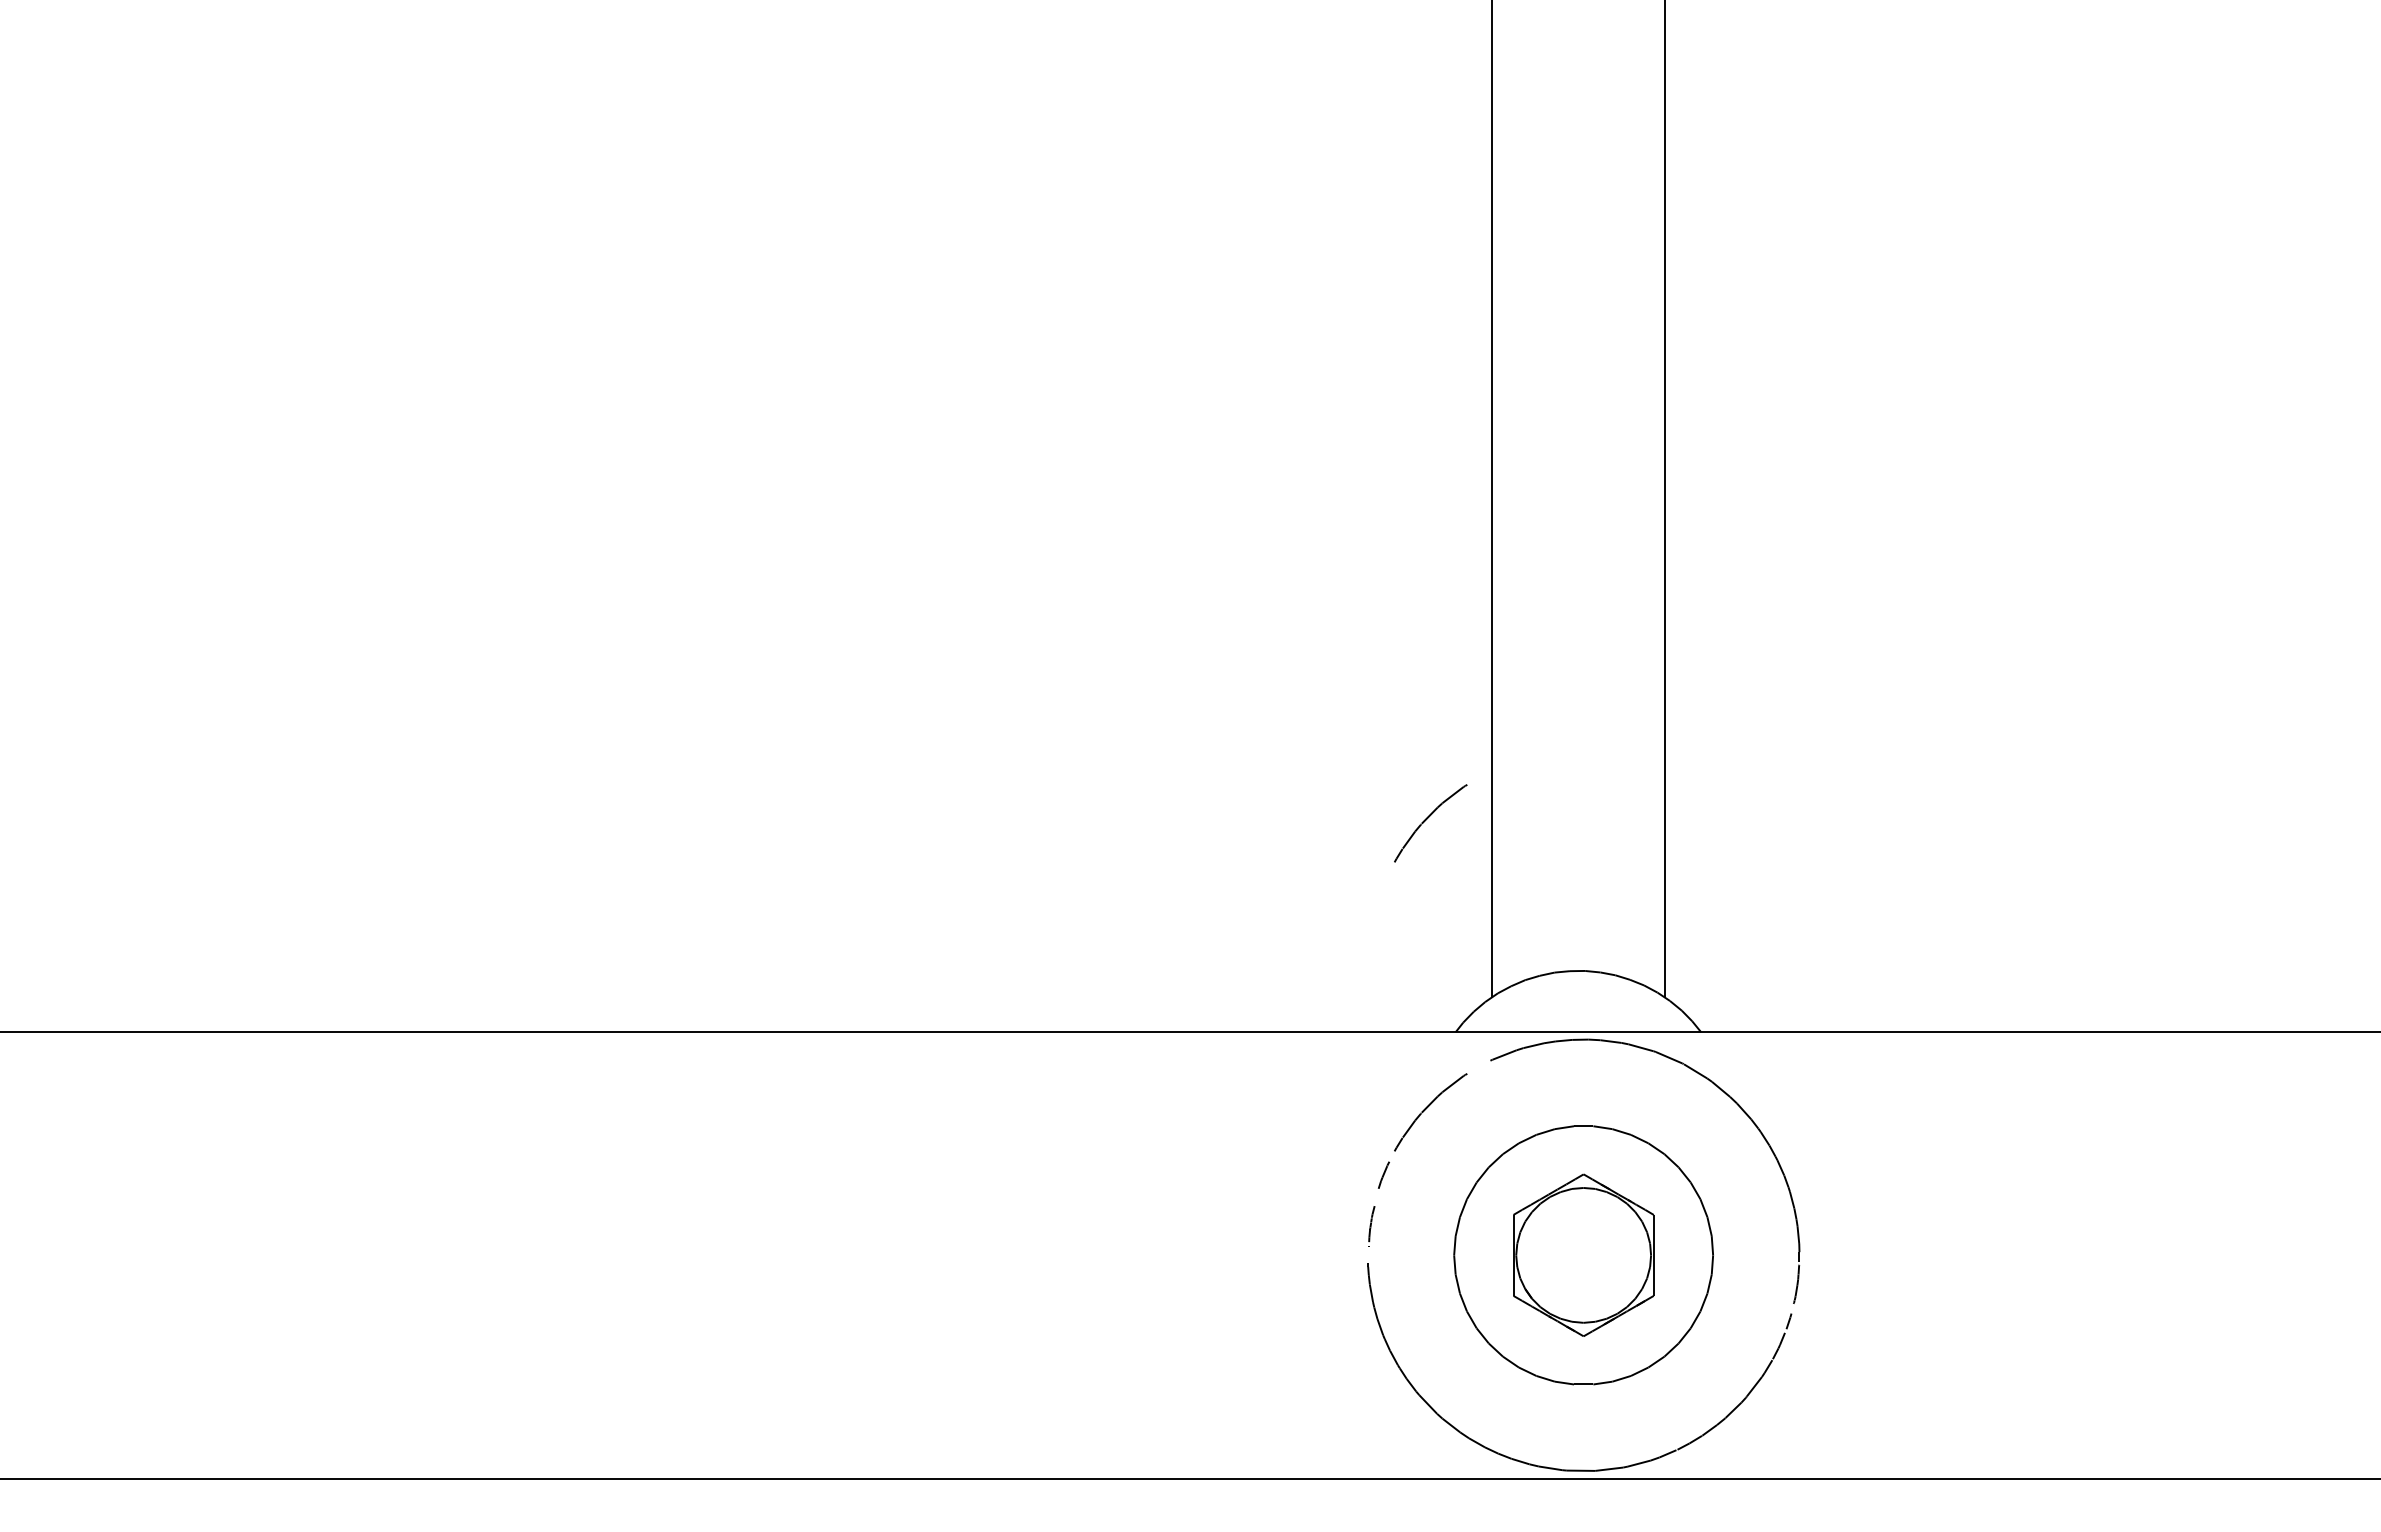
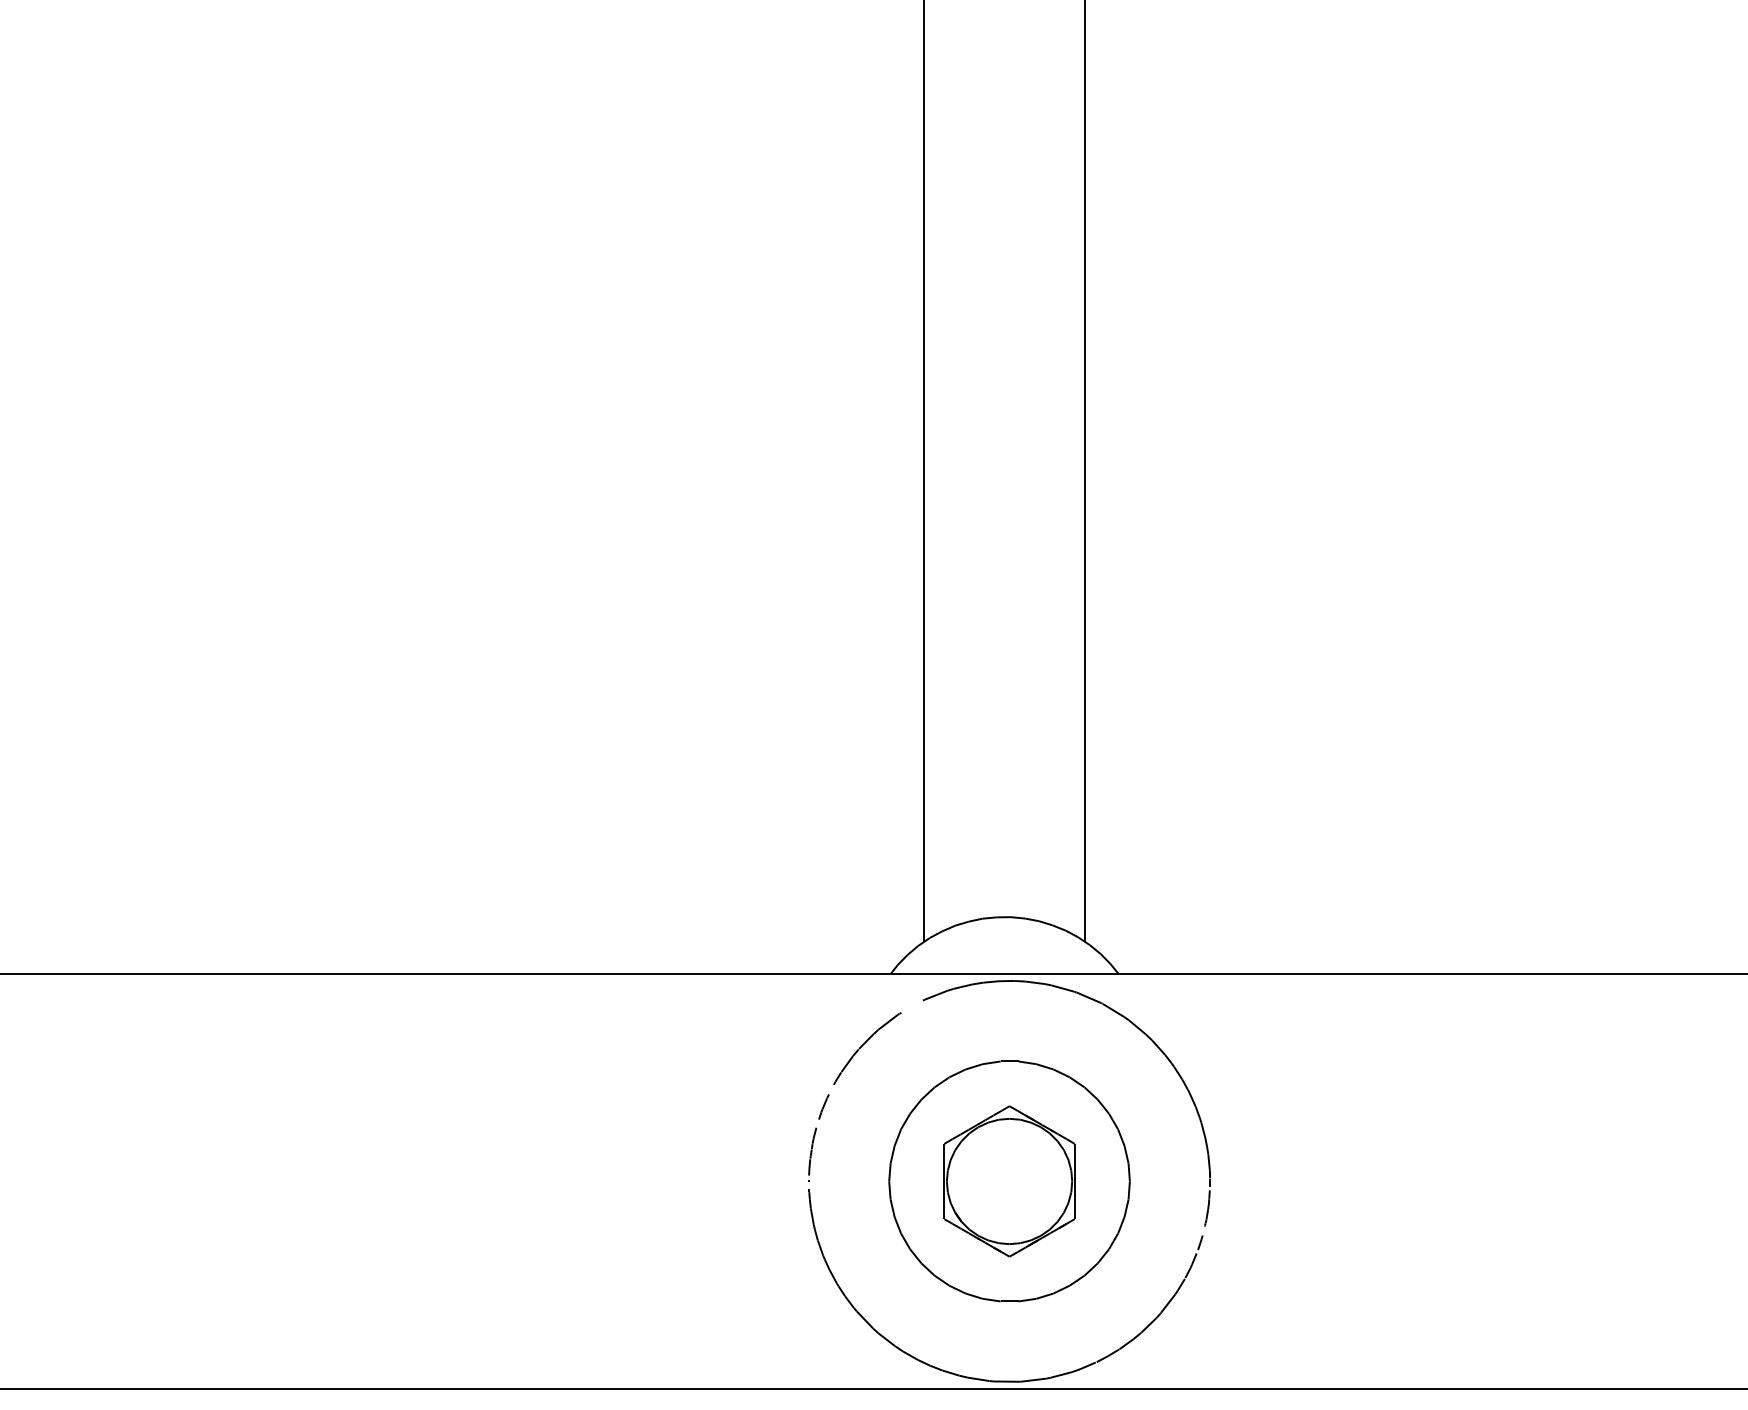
part: (1430, 823) -> (867, 780), removed
part: (1371, 1225) -> (812, 1153), size x1.43

